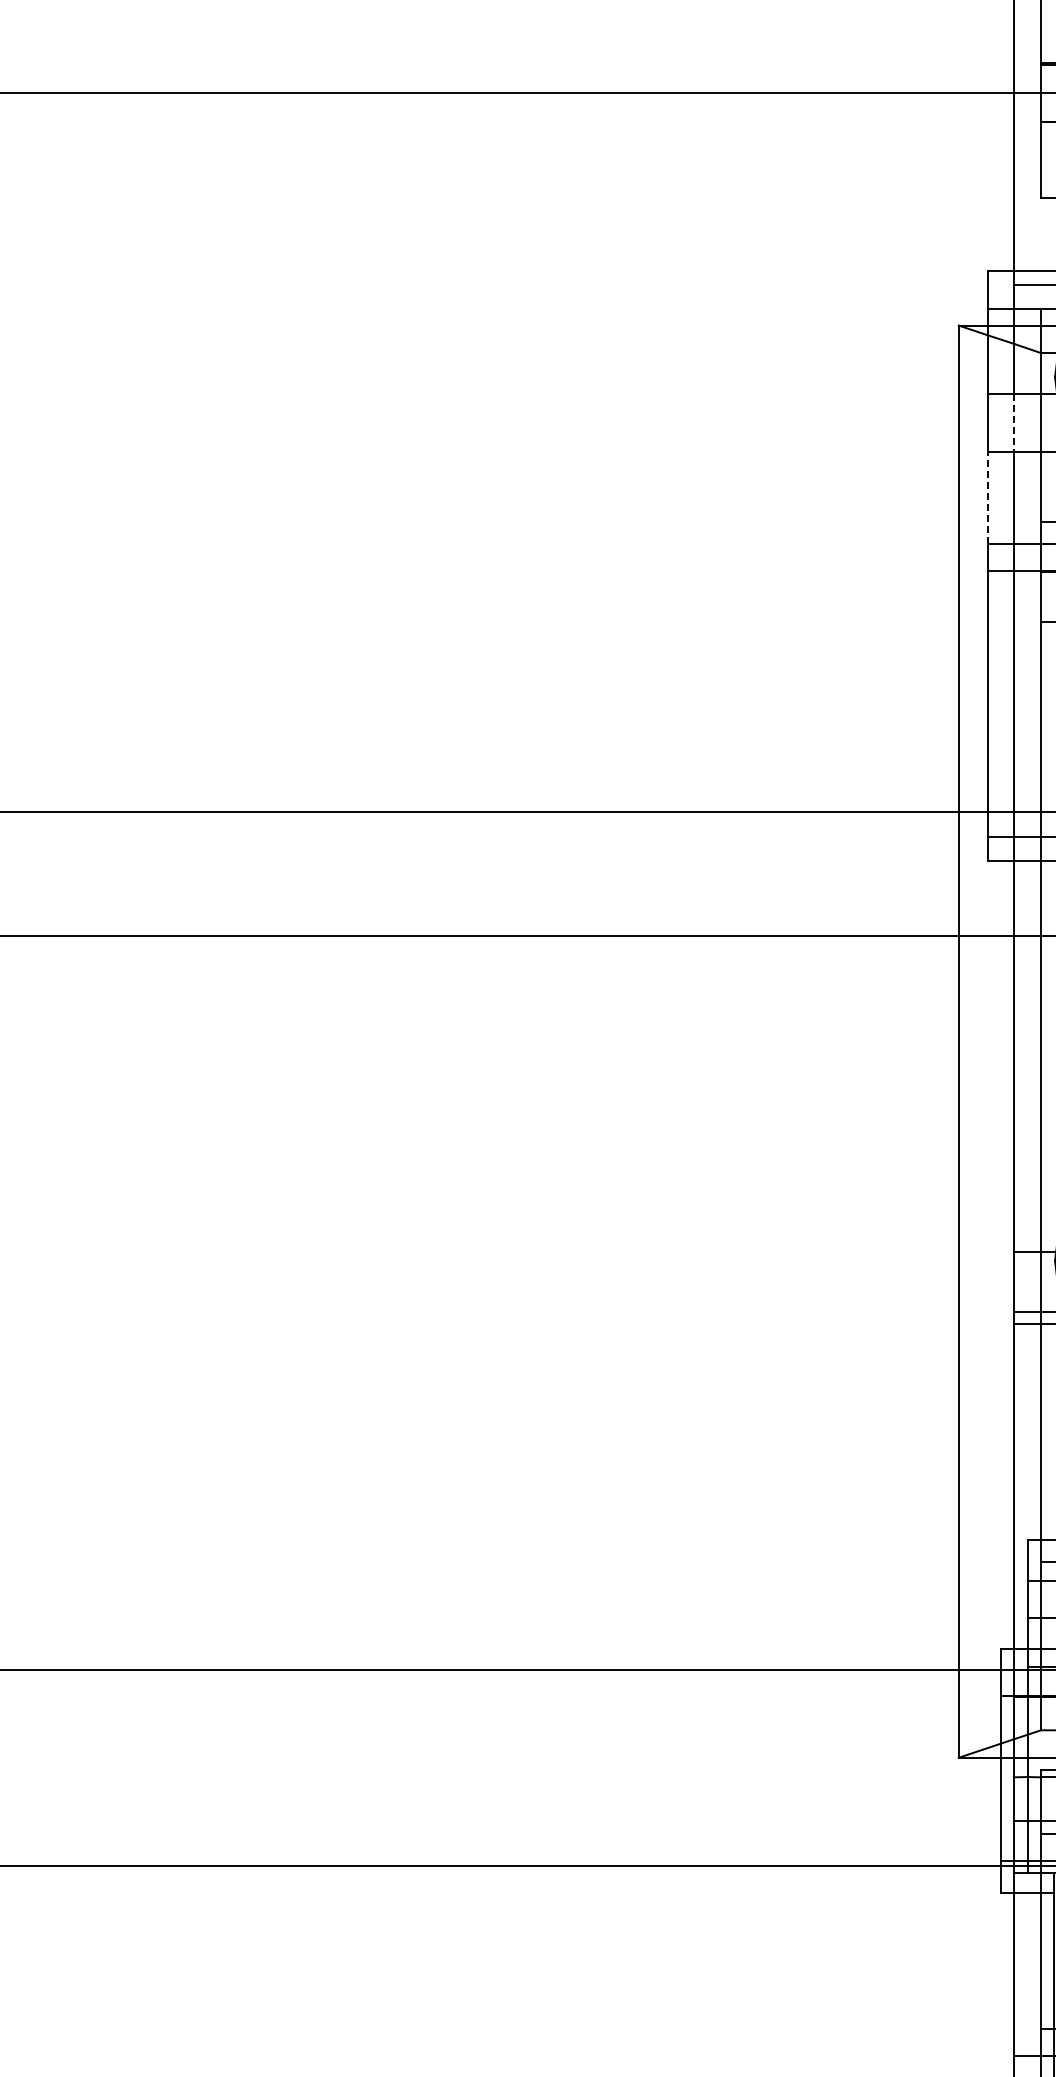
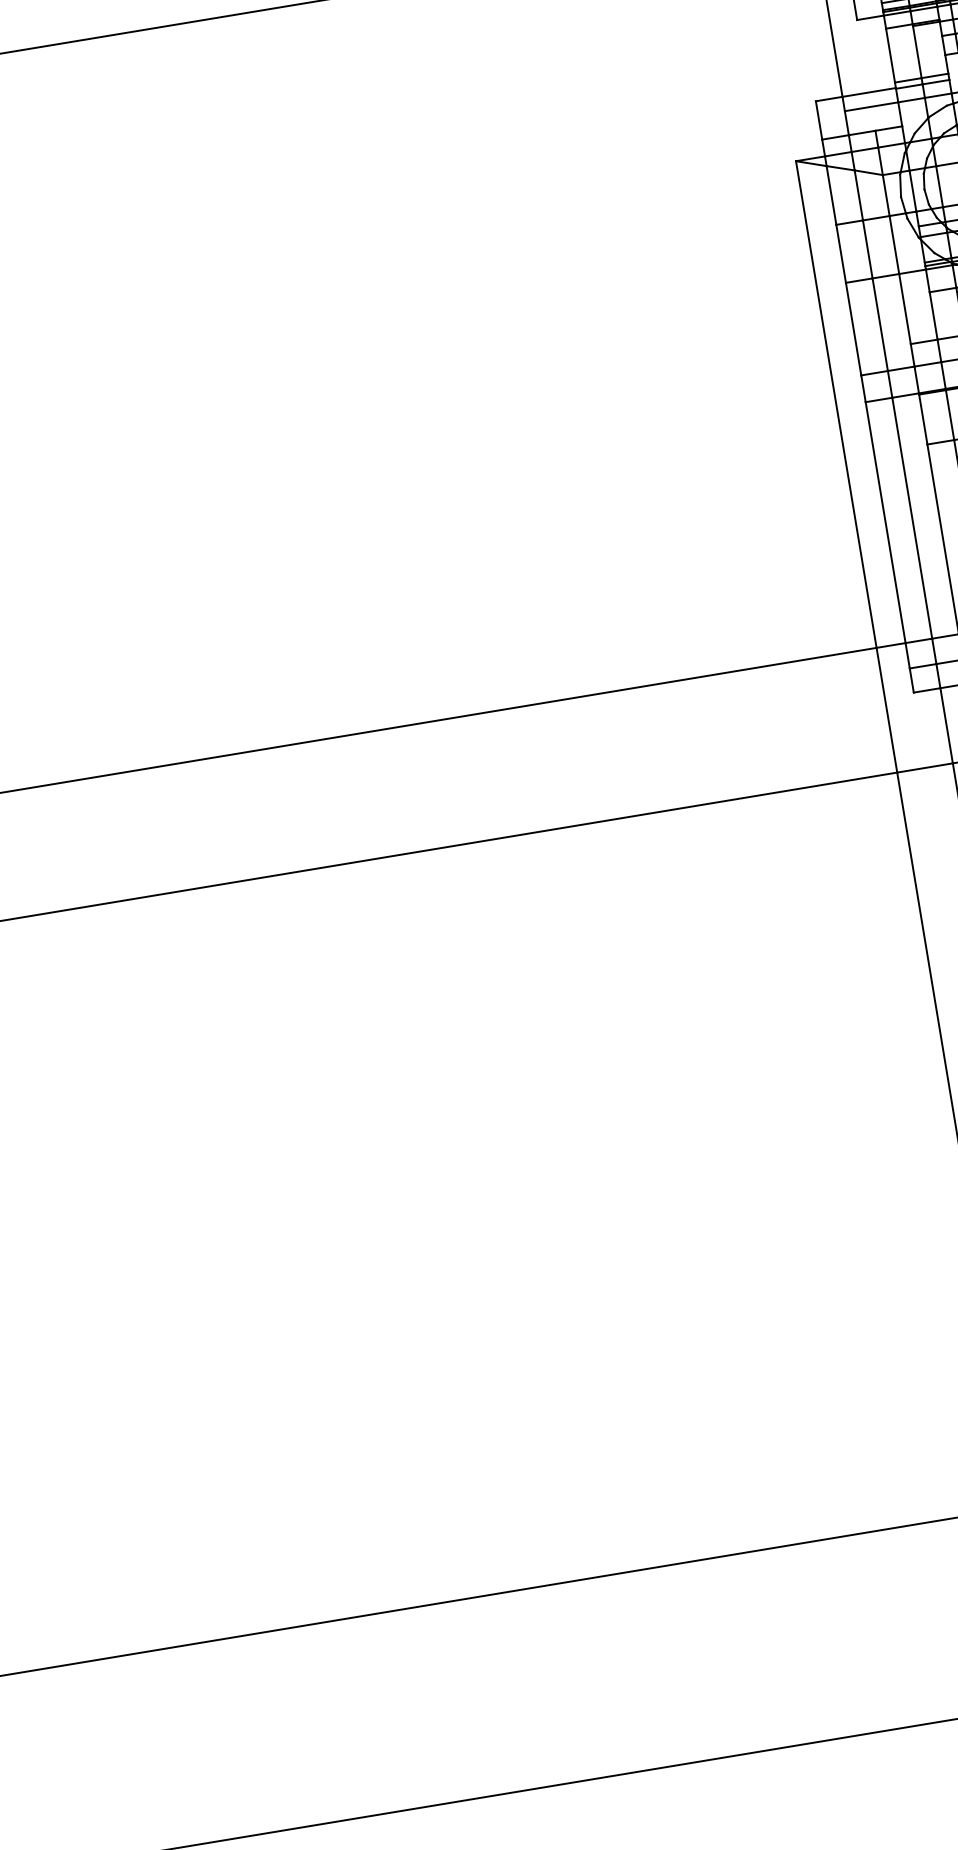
line: (1014, 422) -> (867, 249), dashed -> solid
line: (987, 497) -> (853, 328), dashed -> solid

